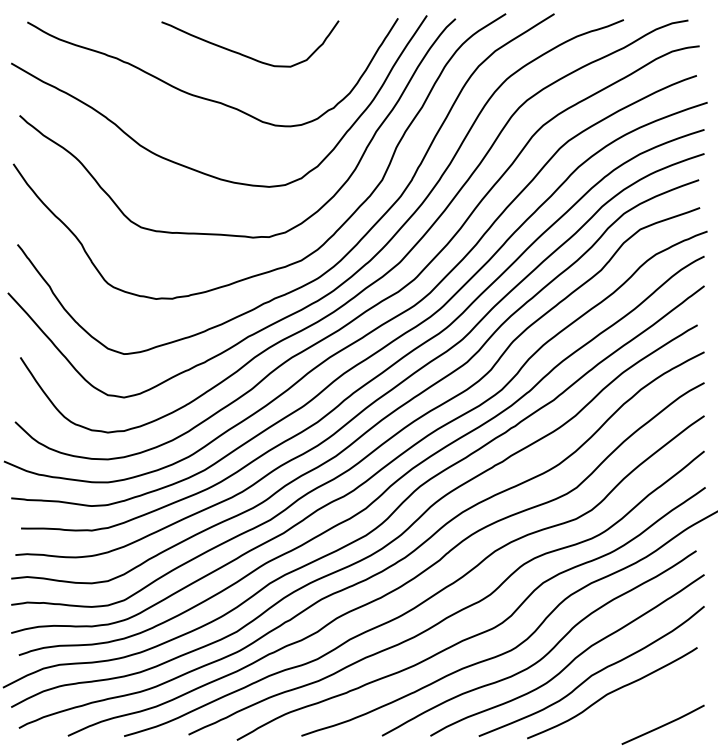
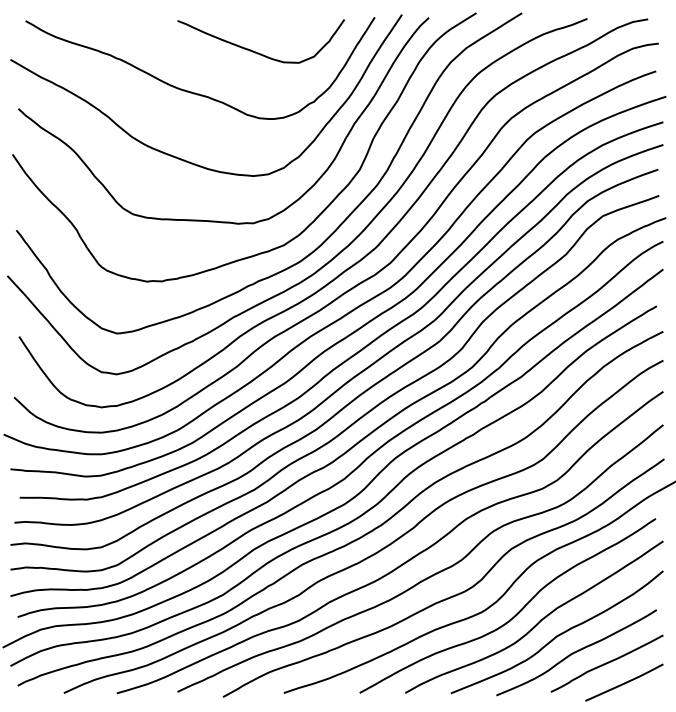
curve: (247, 55) -> (258, 52), moved
curve: (644, 704) -> (606, 663), added

